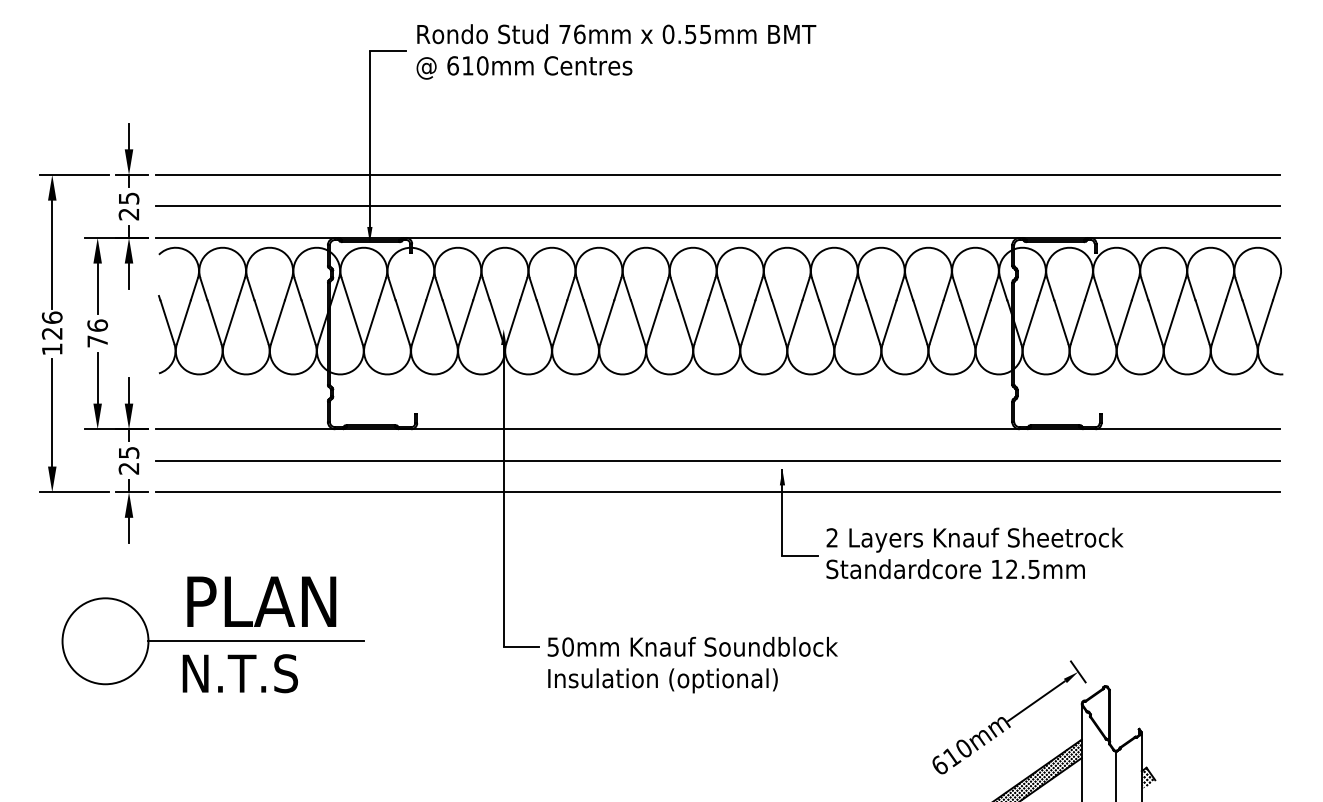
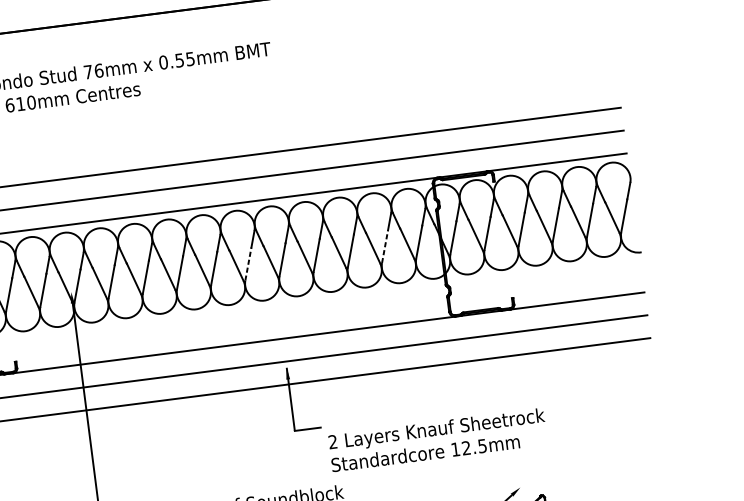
line: (748, 322) -> (248, 264), solid -> dashed
line: (936, 322) -> (384, 246), solid -> dashed
text: (974, 553) -> (437, 440), moved
line: (1077, 671) -> (519, 487), removed

